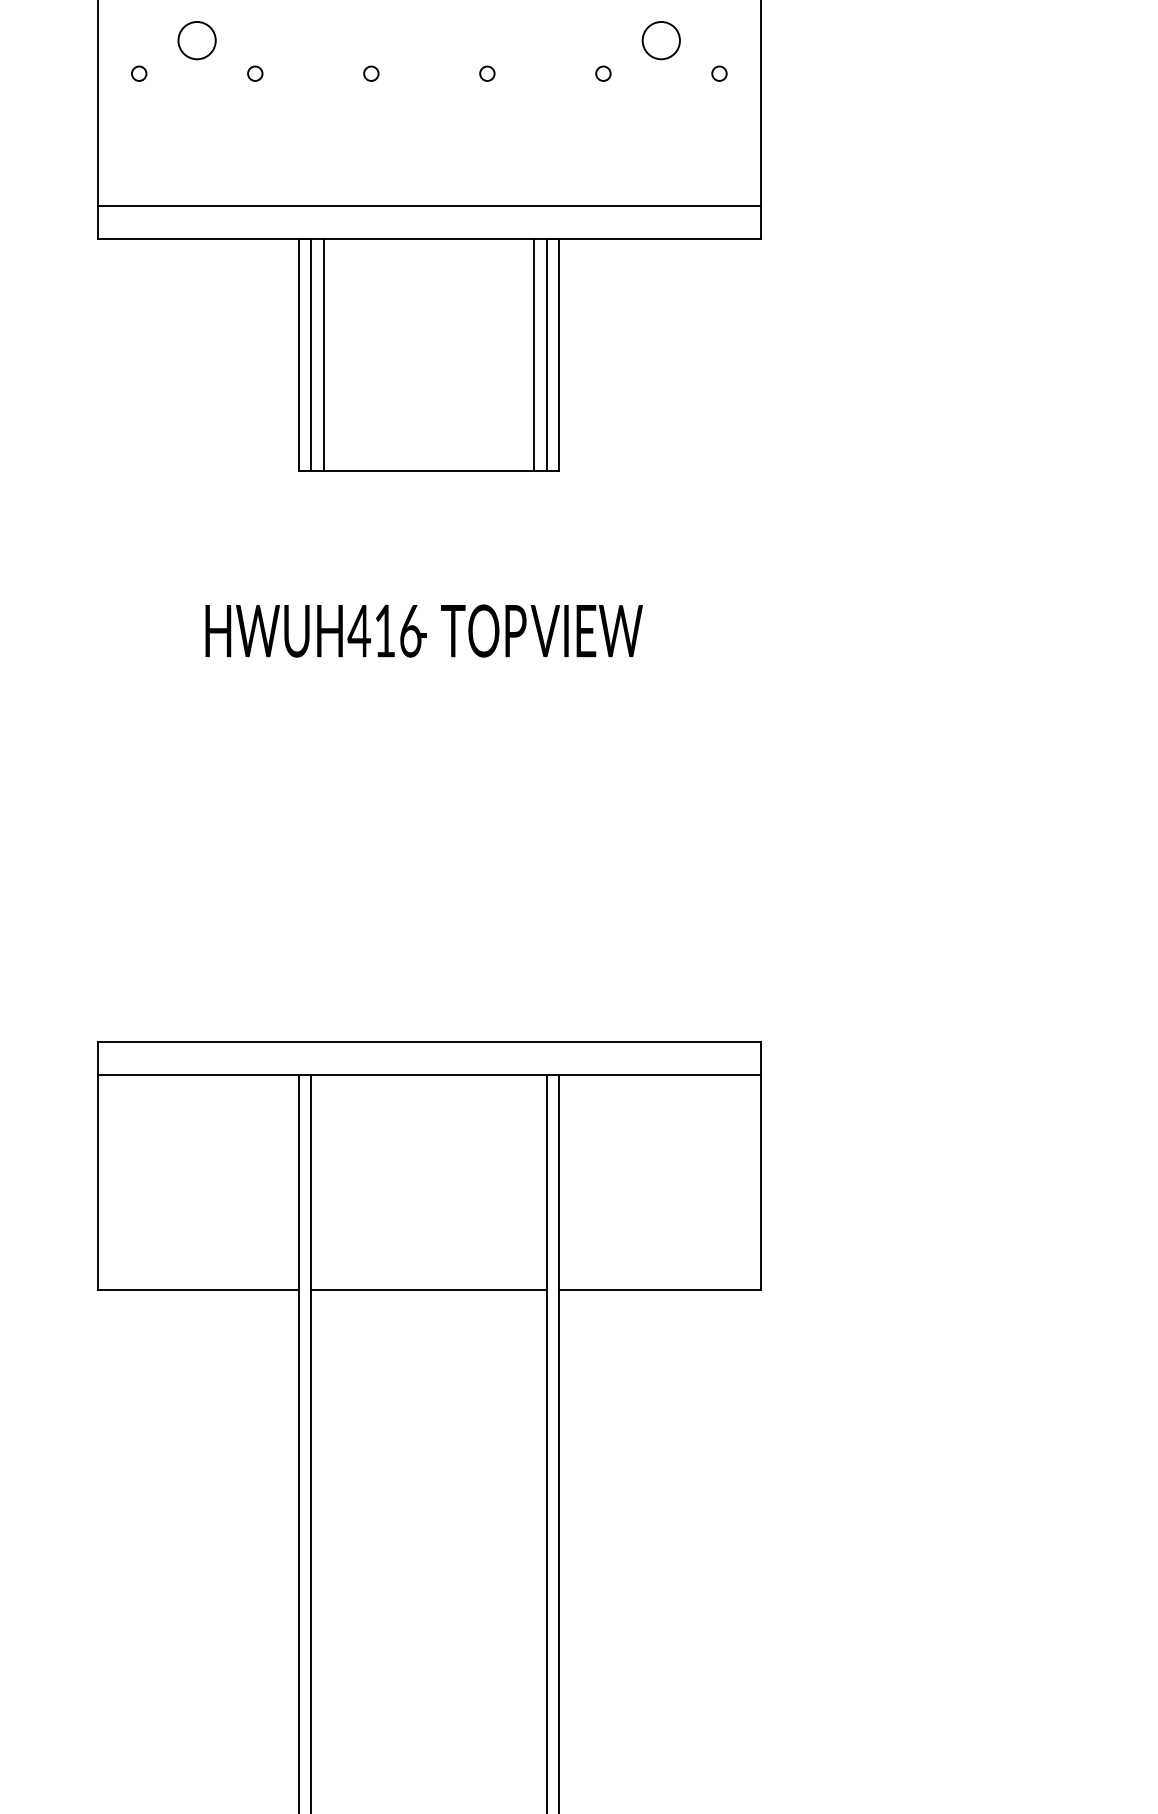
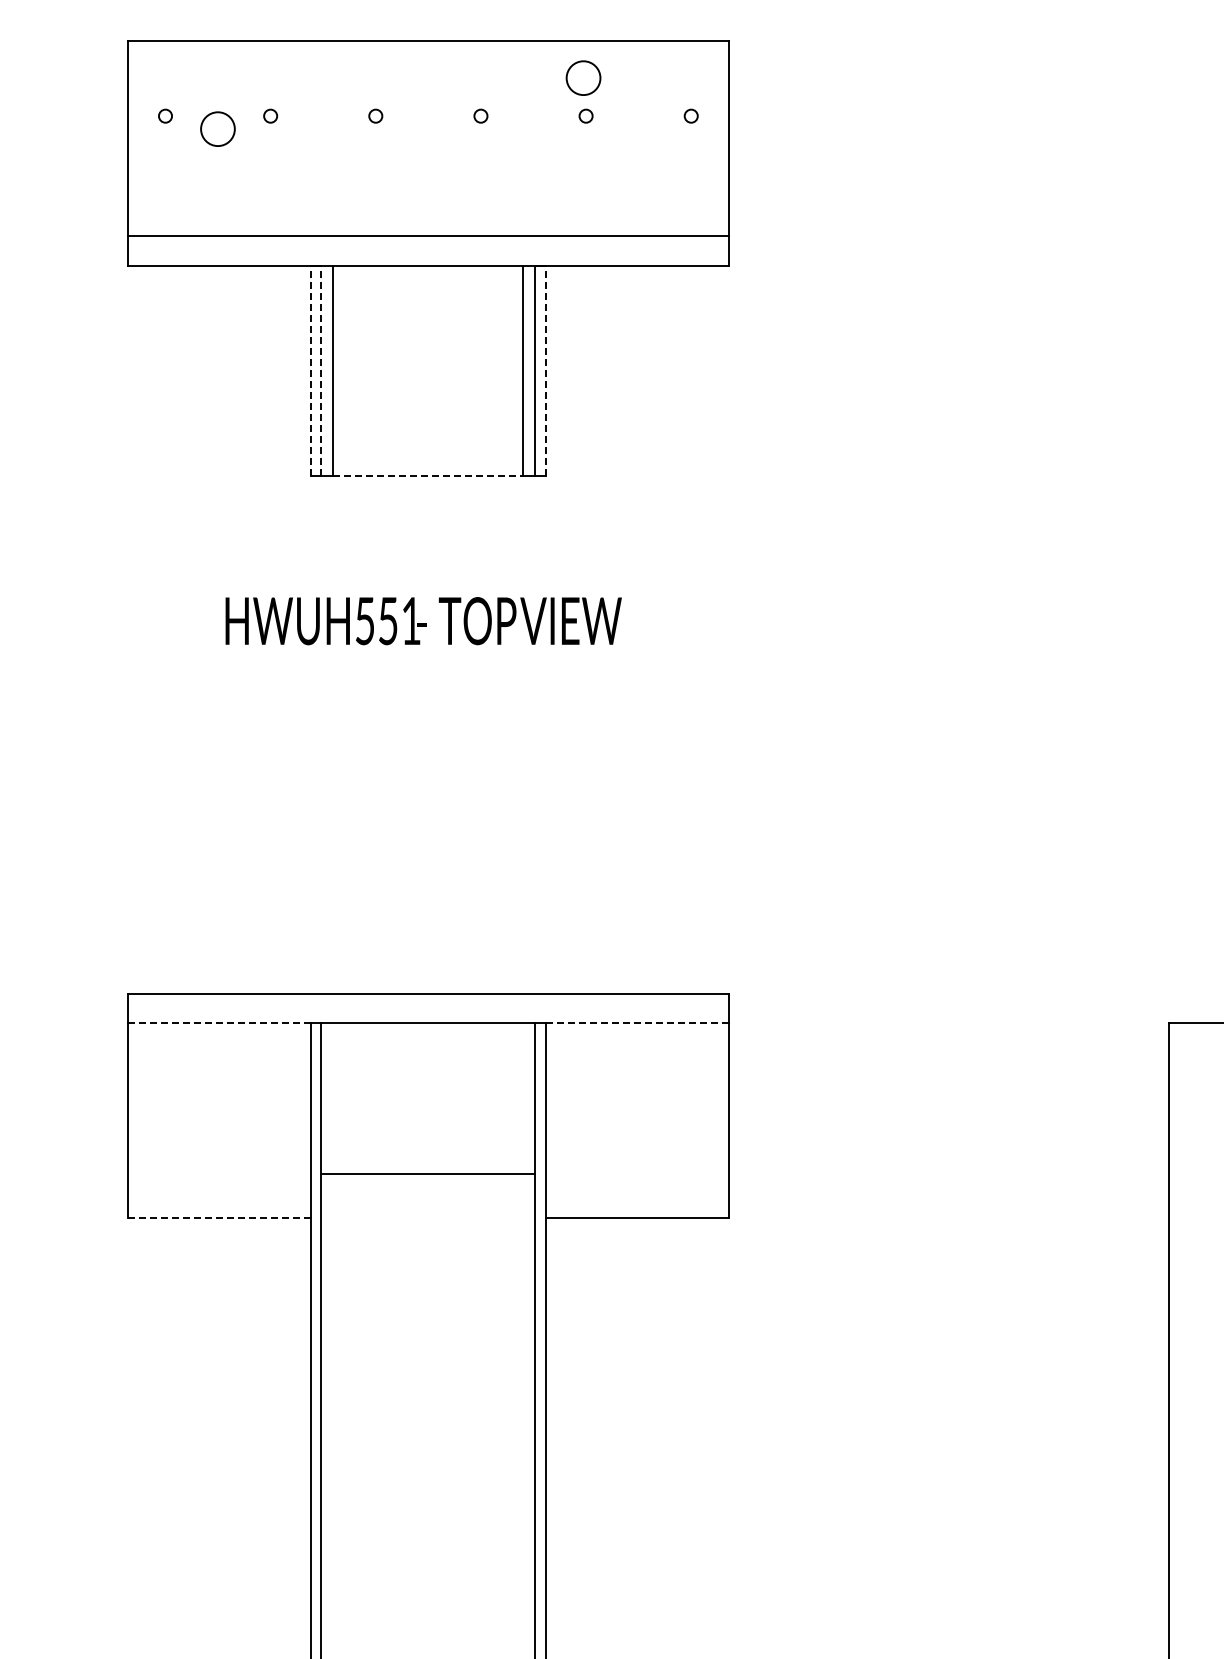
circle: (196, 39) -> (217, 128), moved
circle: (661, 39) -> (583, 77), moved
line: (299, 354) -> (310, 370), solid -> dashed
line: (311, 354) -> (321, 370), solid -> dashed
line: (559, 354) -> (546, 370), solid -> dashed
line: (429, 471) -> (428, 476), solid -> dashed
text: (384, 631) -> (387, 621), HWUH416 -> HWUH551
line: (198, 1075) -> (219, 1023), solid -> dashed
line: (661, 1075) -> (638, 1023), solid -> dashed
line: (198, 1290) -> (219, 1218), solid -> dashed
line: (429, 1290) -> (428, 1174), moved

